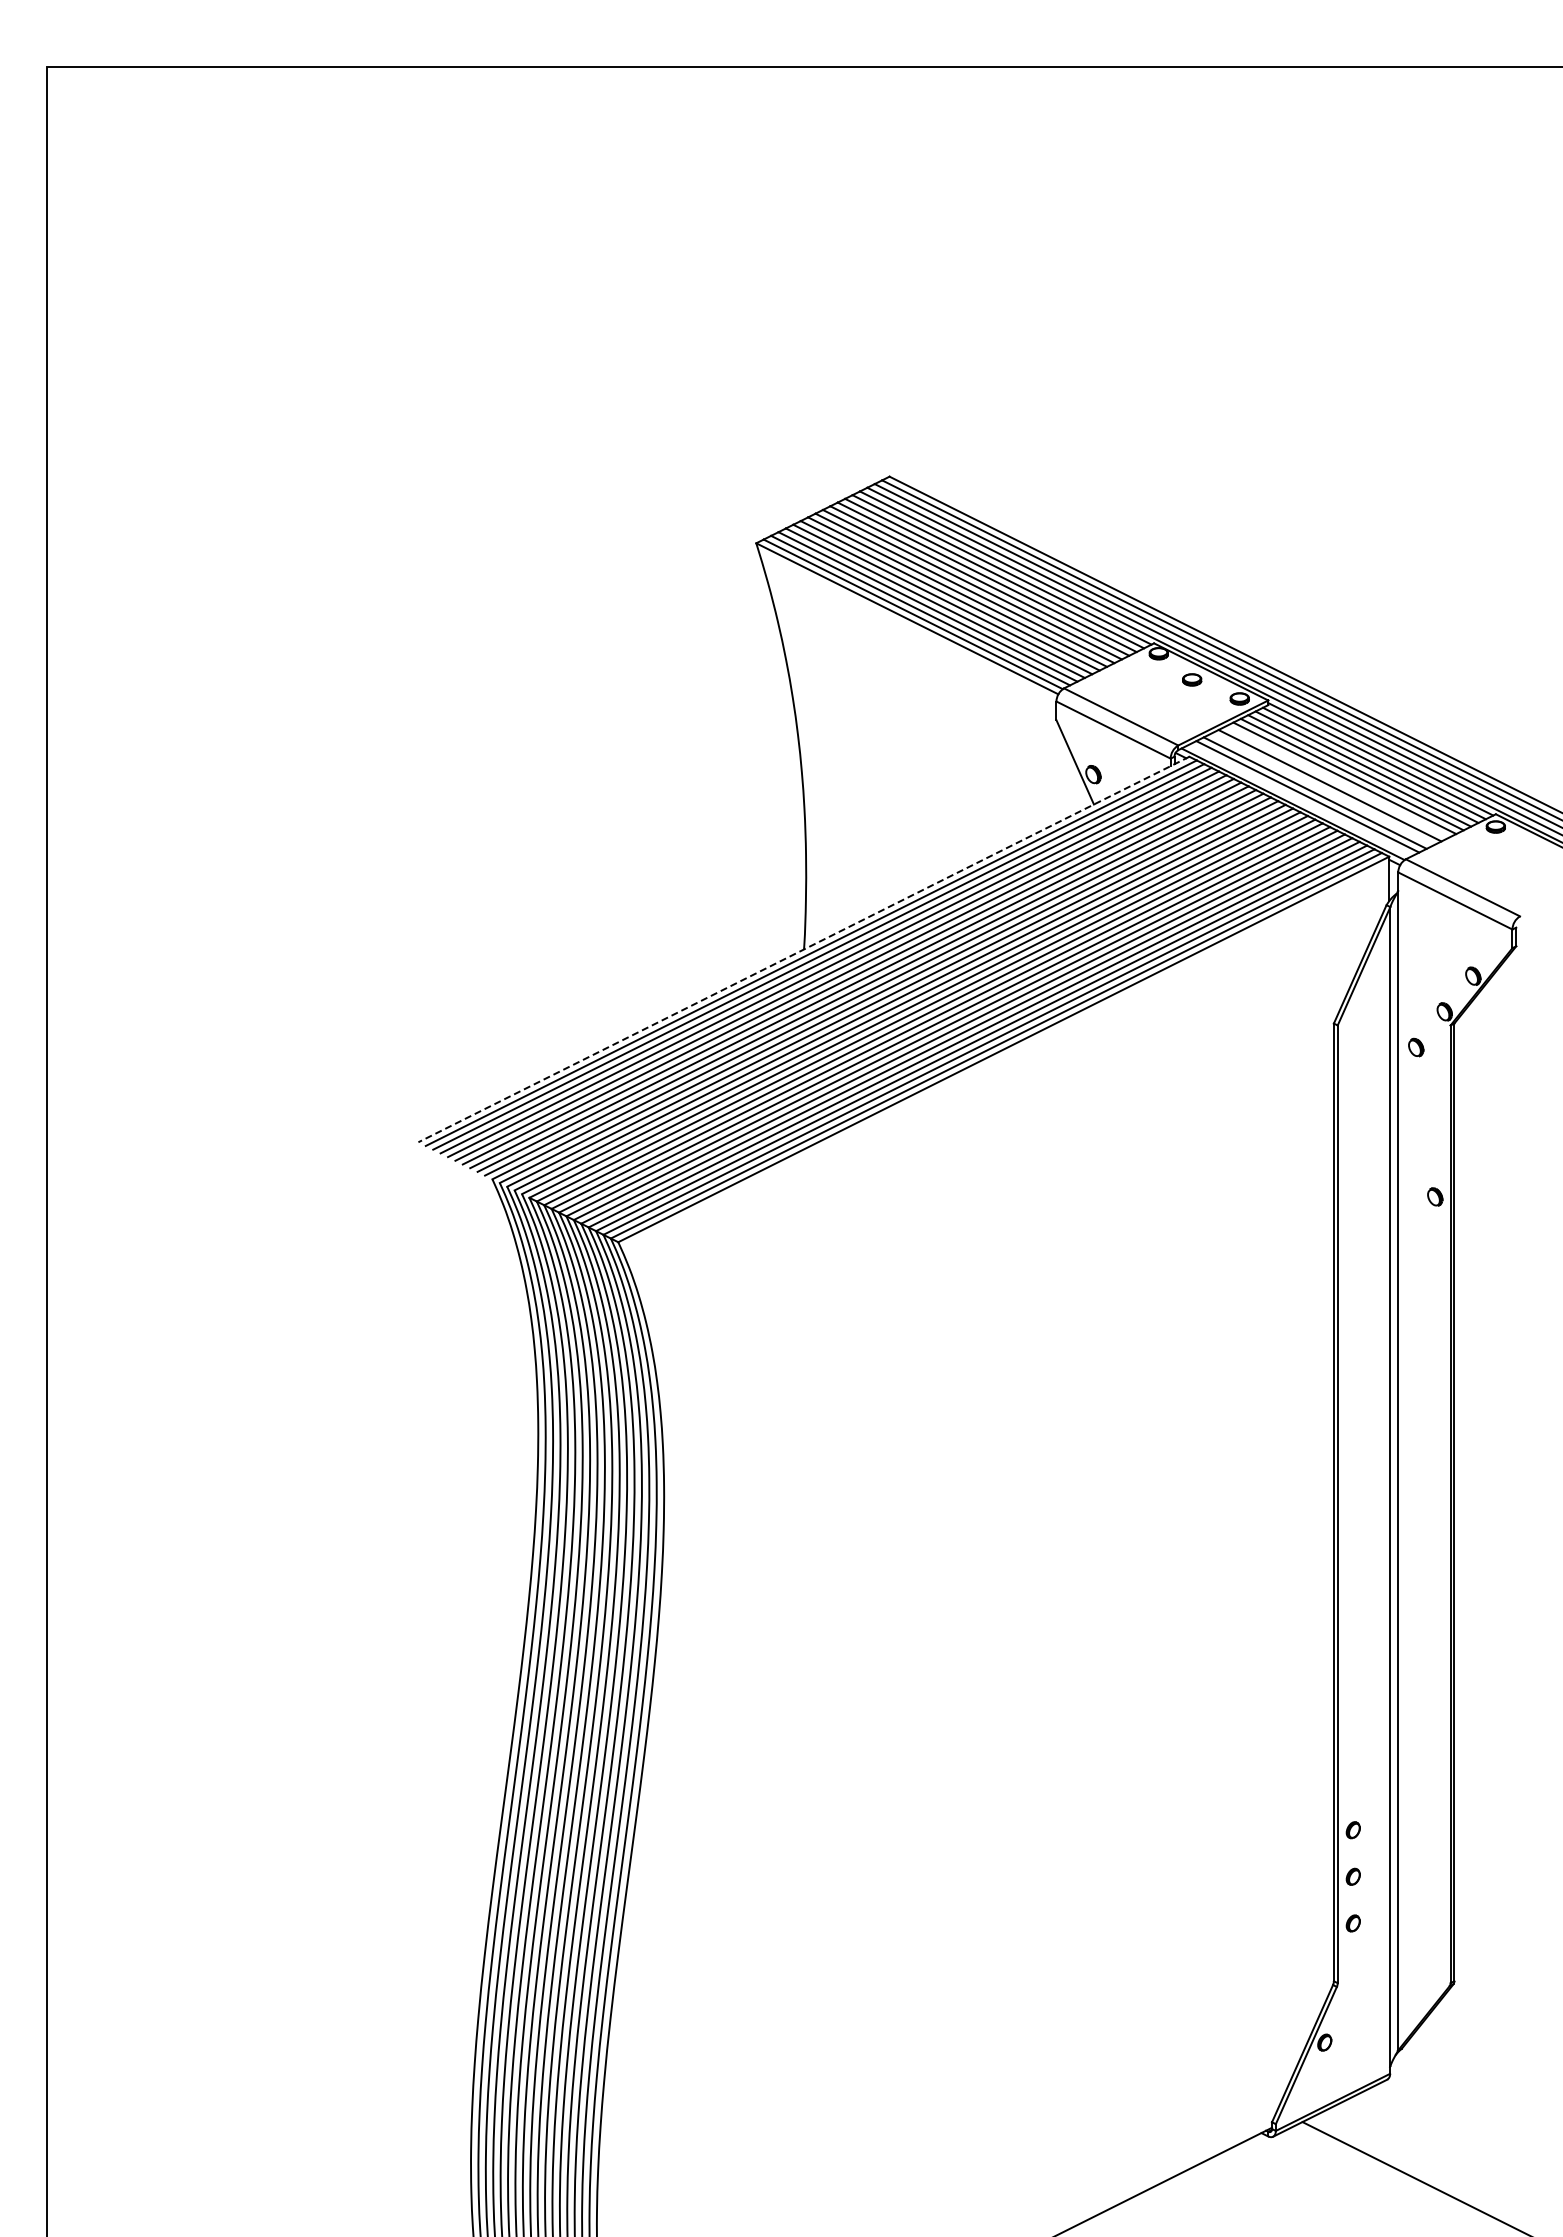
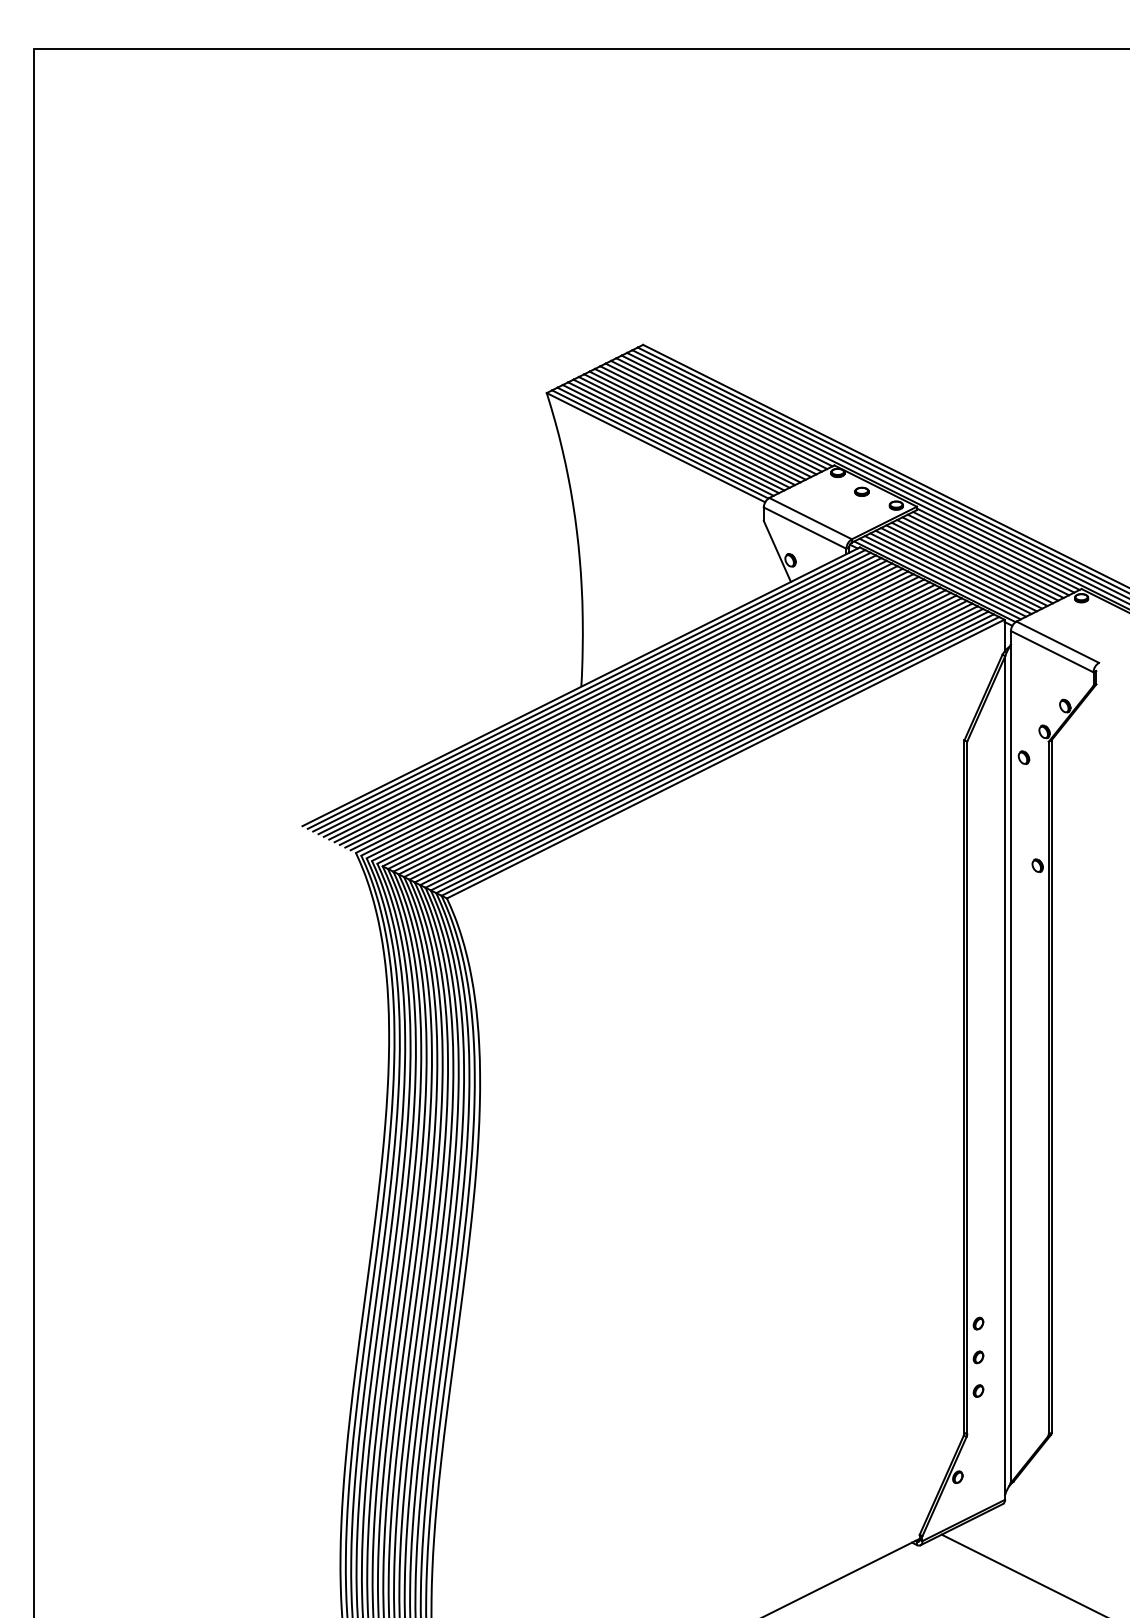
line: (1337, 781) -> (967, 565), added
line: (1322, 789) -> (956, 571), added
line: (1299, 800) -> (939, 579), added
line: (803, 949) -> (580, 686), dashed -> solid

